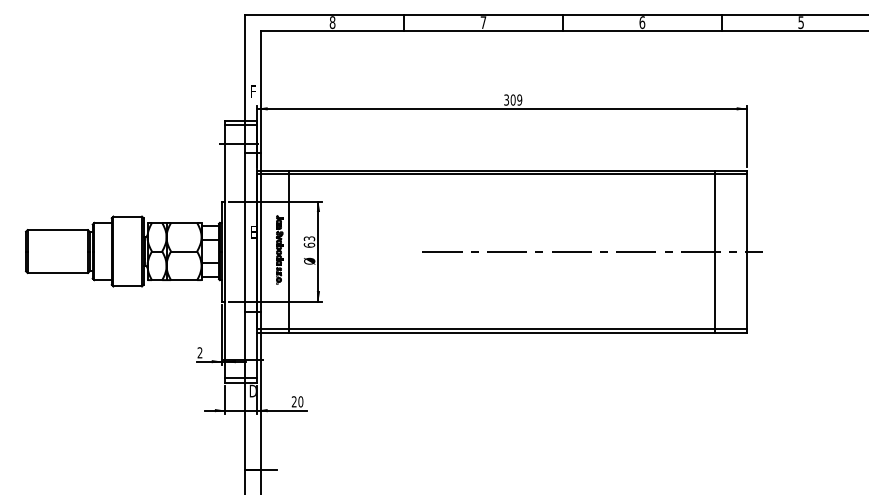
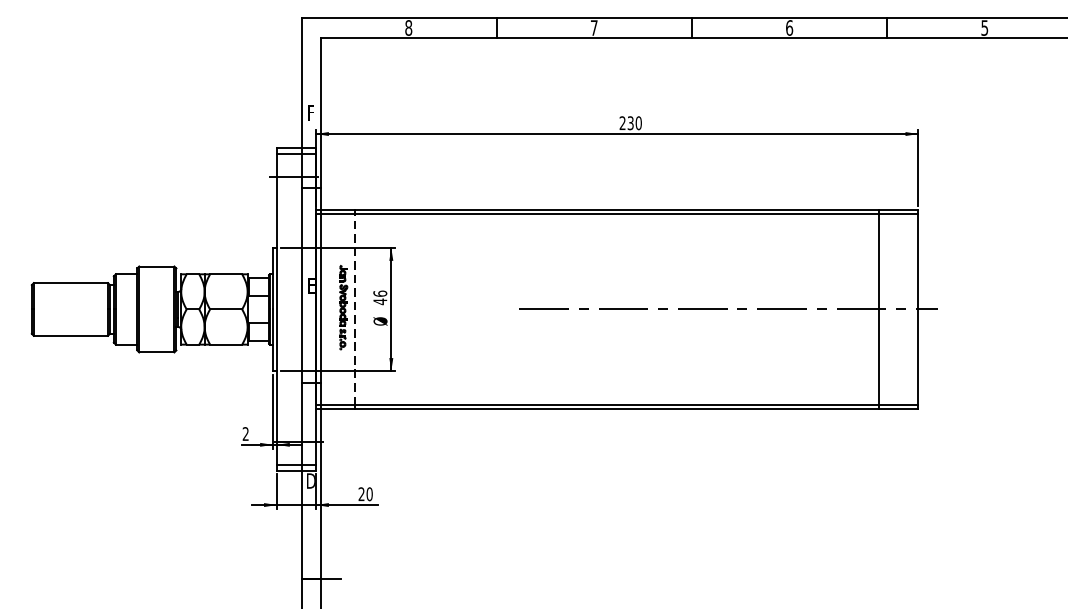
text: (513, 99) -> (631, 122), 309 -> 230
text: (309, 241) -> (380, 297), 63 -> 46
line: (288, 251) -> (354, 309), solid -> dashed

